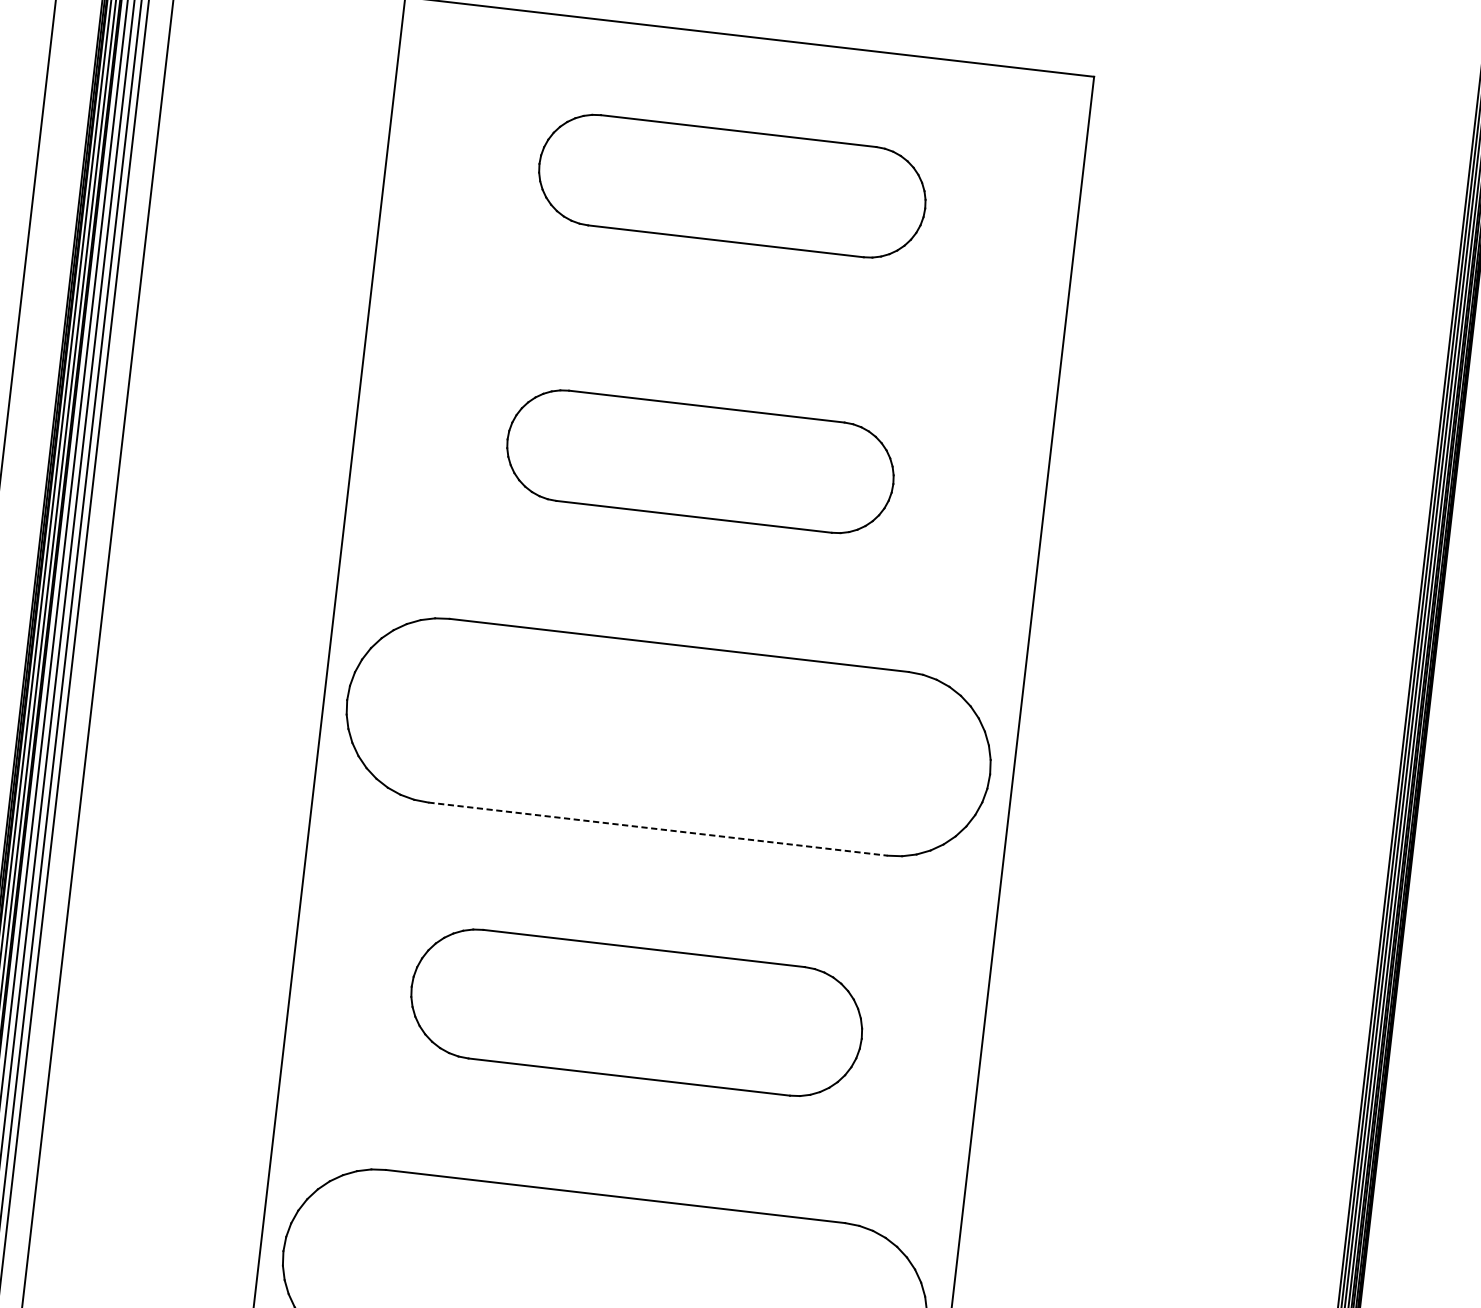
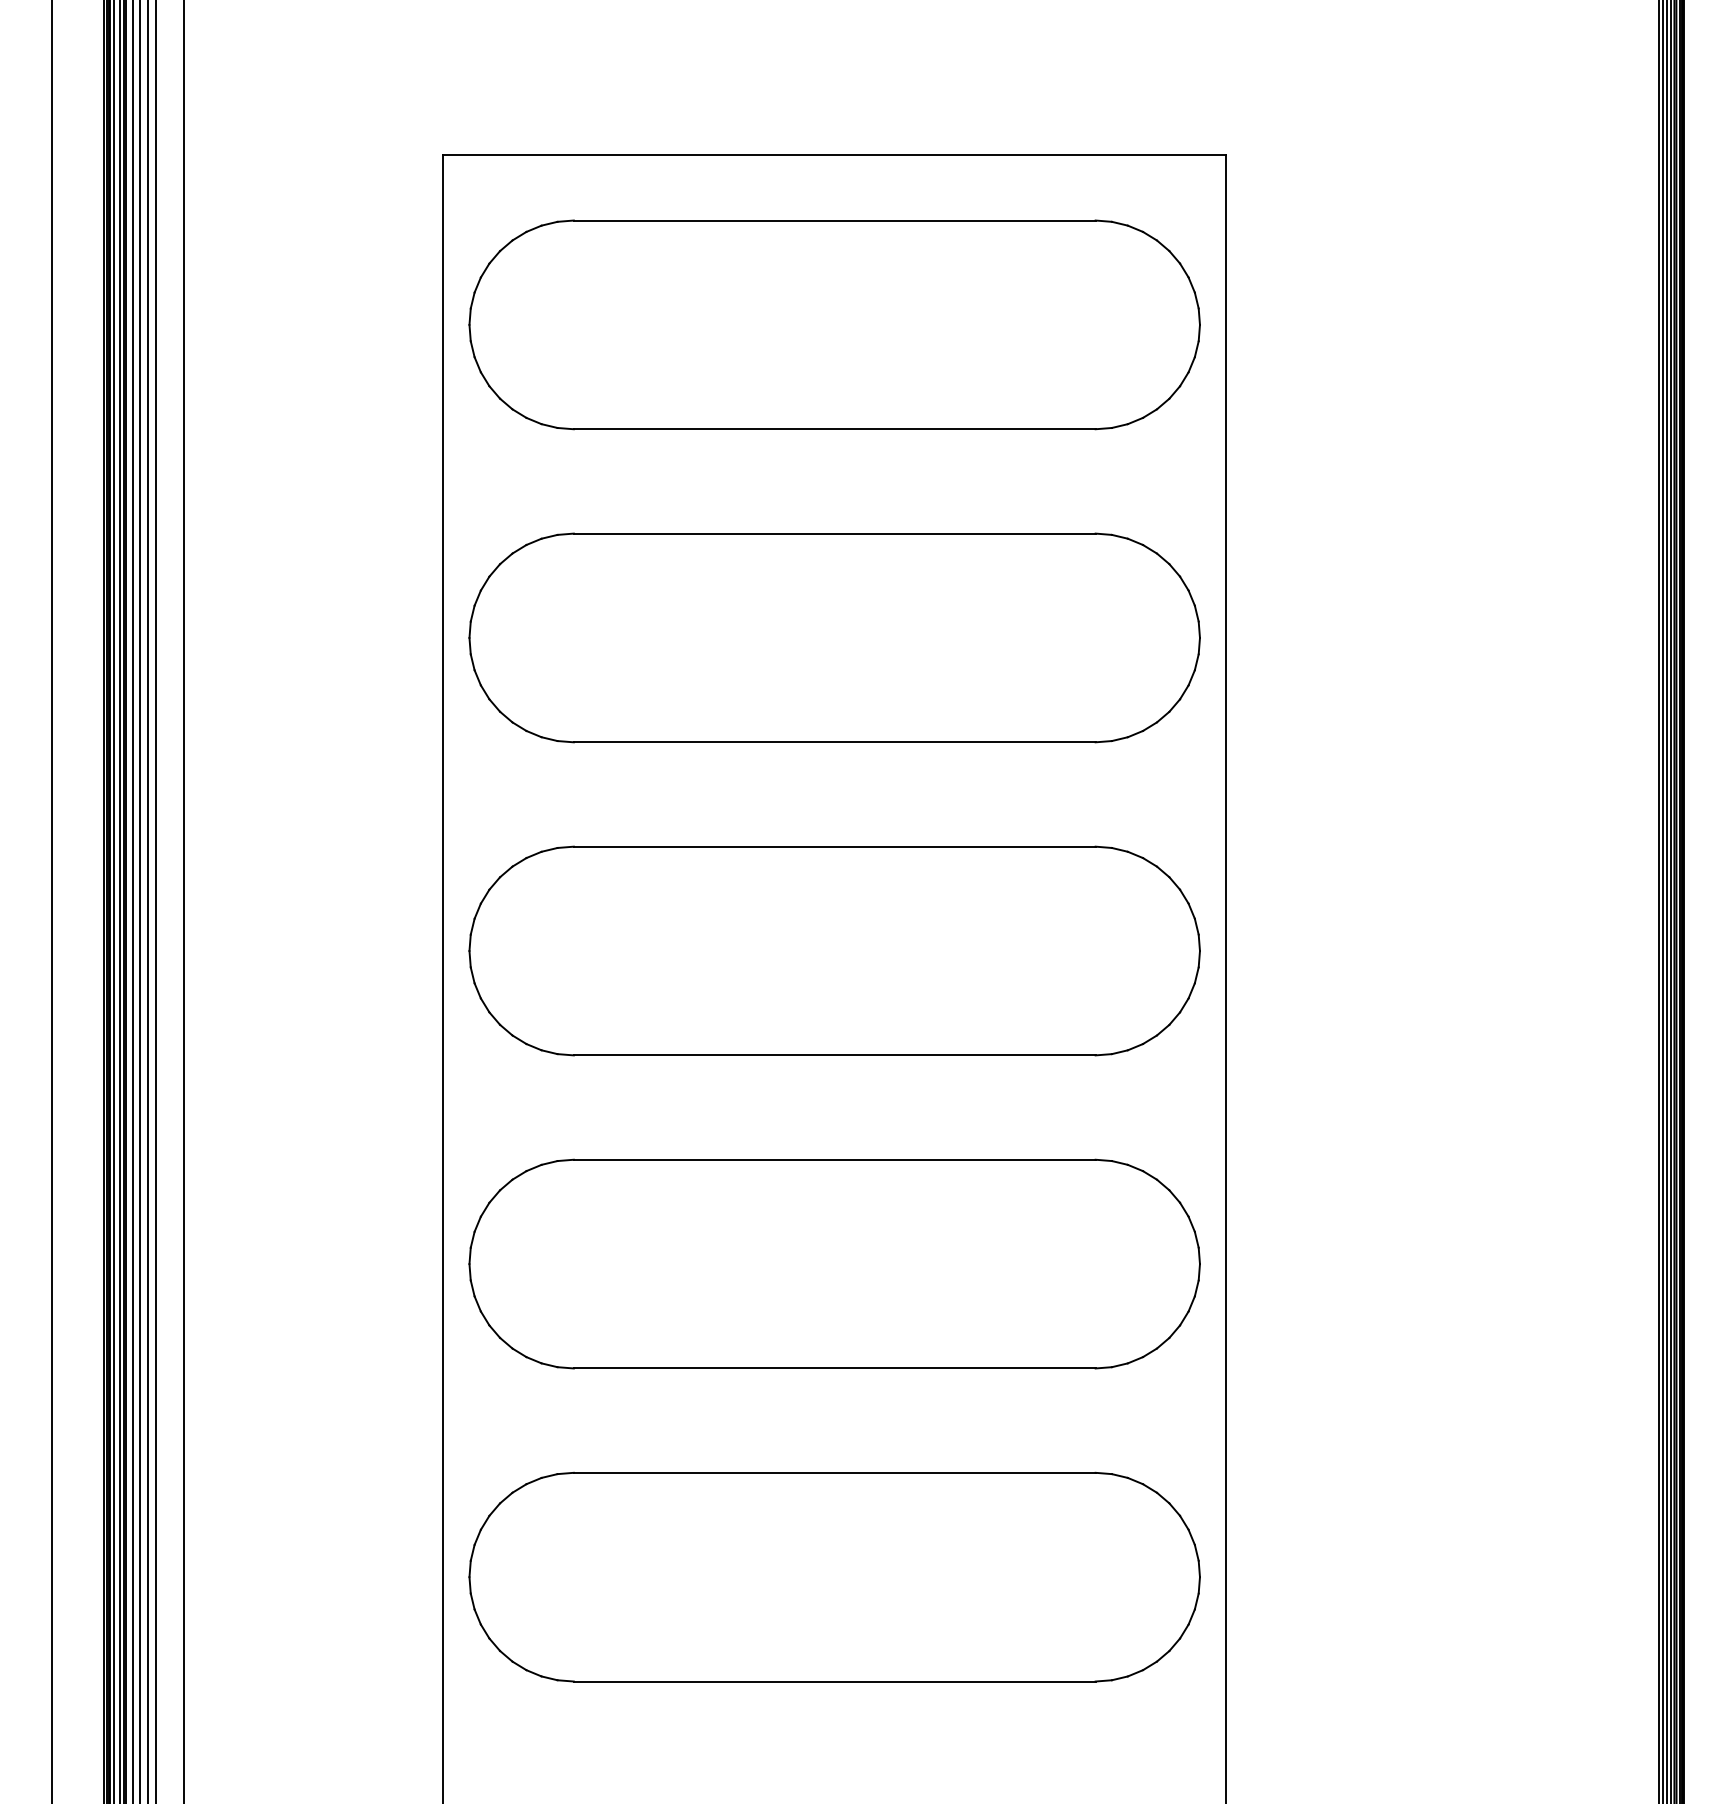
part: (732, 185) -> (834, 324), size x1.67
part: (700, 461) -> (834, 637), size x1.67
line: (657, 829) -> (834, 1055), dashed -> solid
part: (636, 1012) -> (834, 1263), size x1.43

